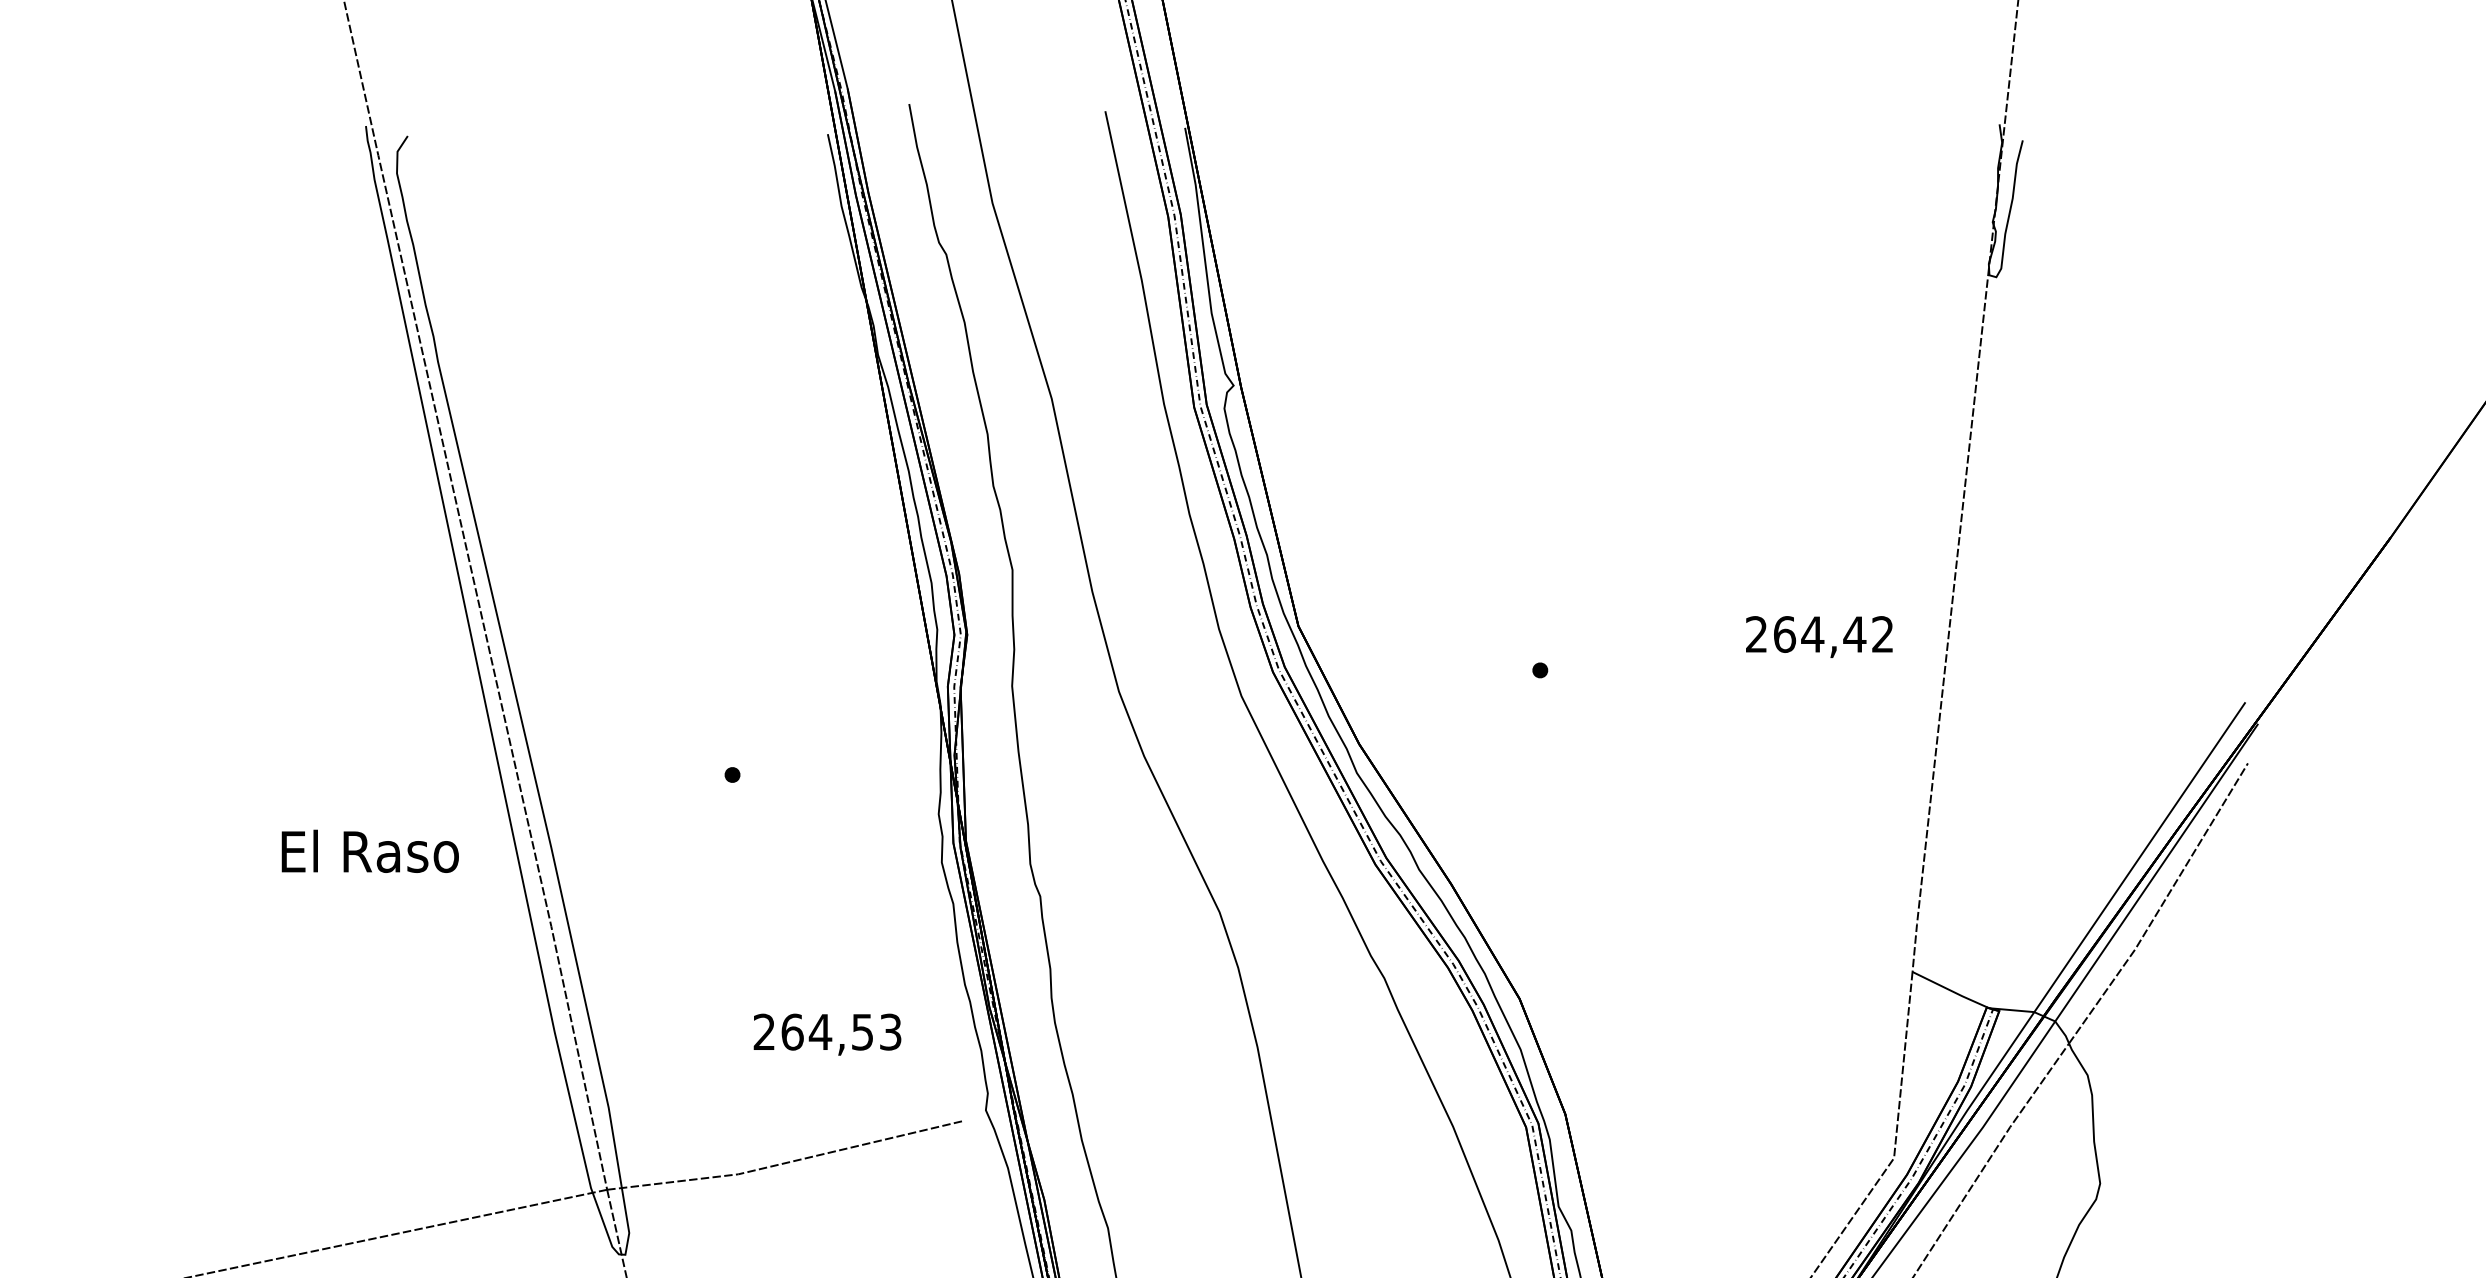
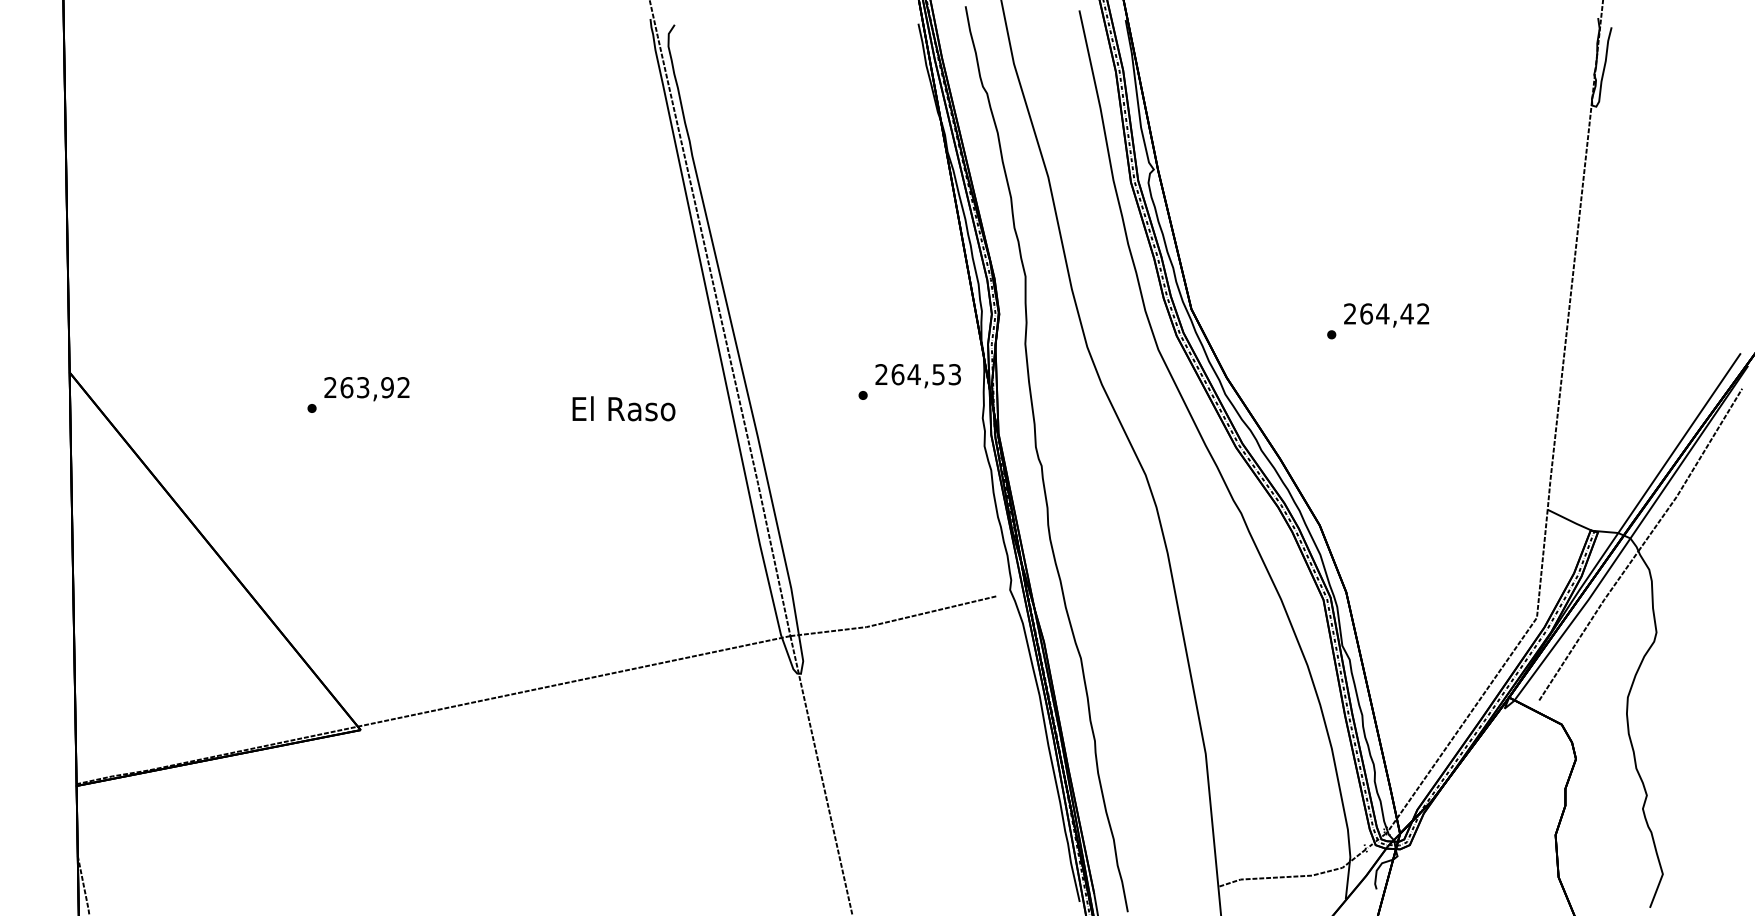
text: (1819, 637) -> (1386, 315), moved
text: (369, 850) -> (623, 408), moved
text: (826, 1035) -> (917, 376), moved

